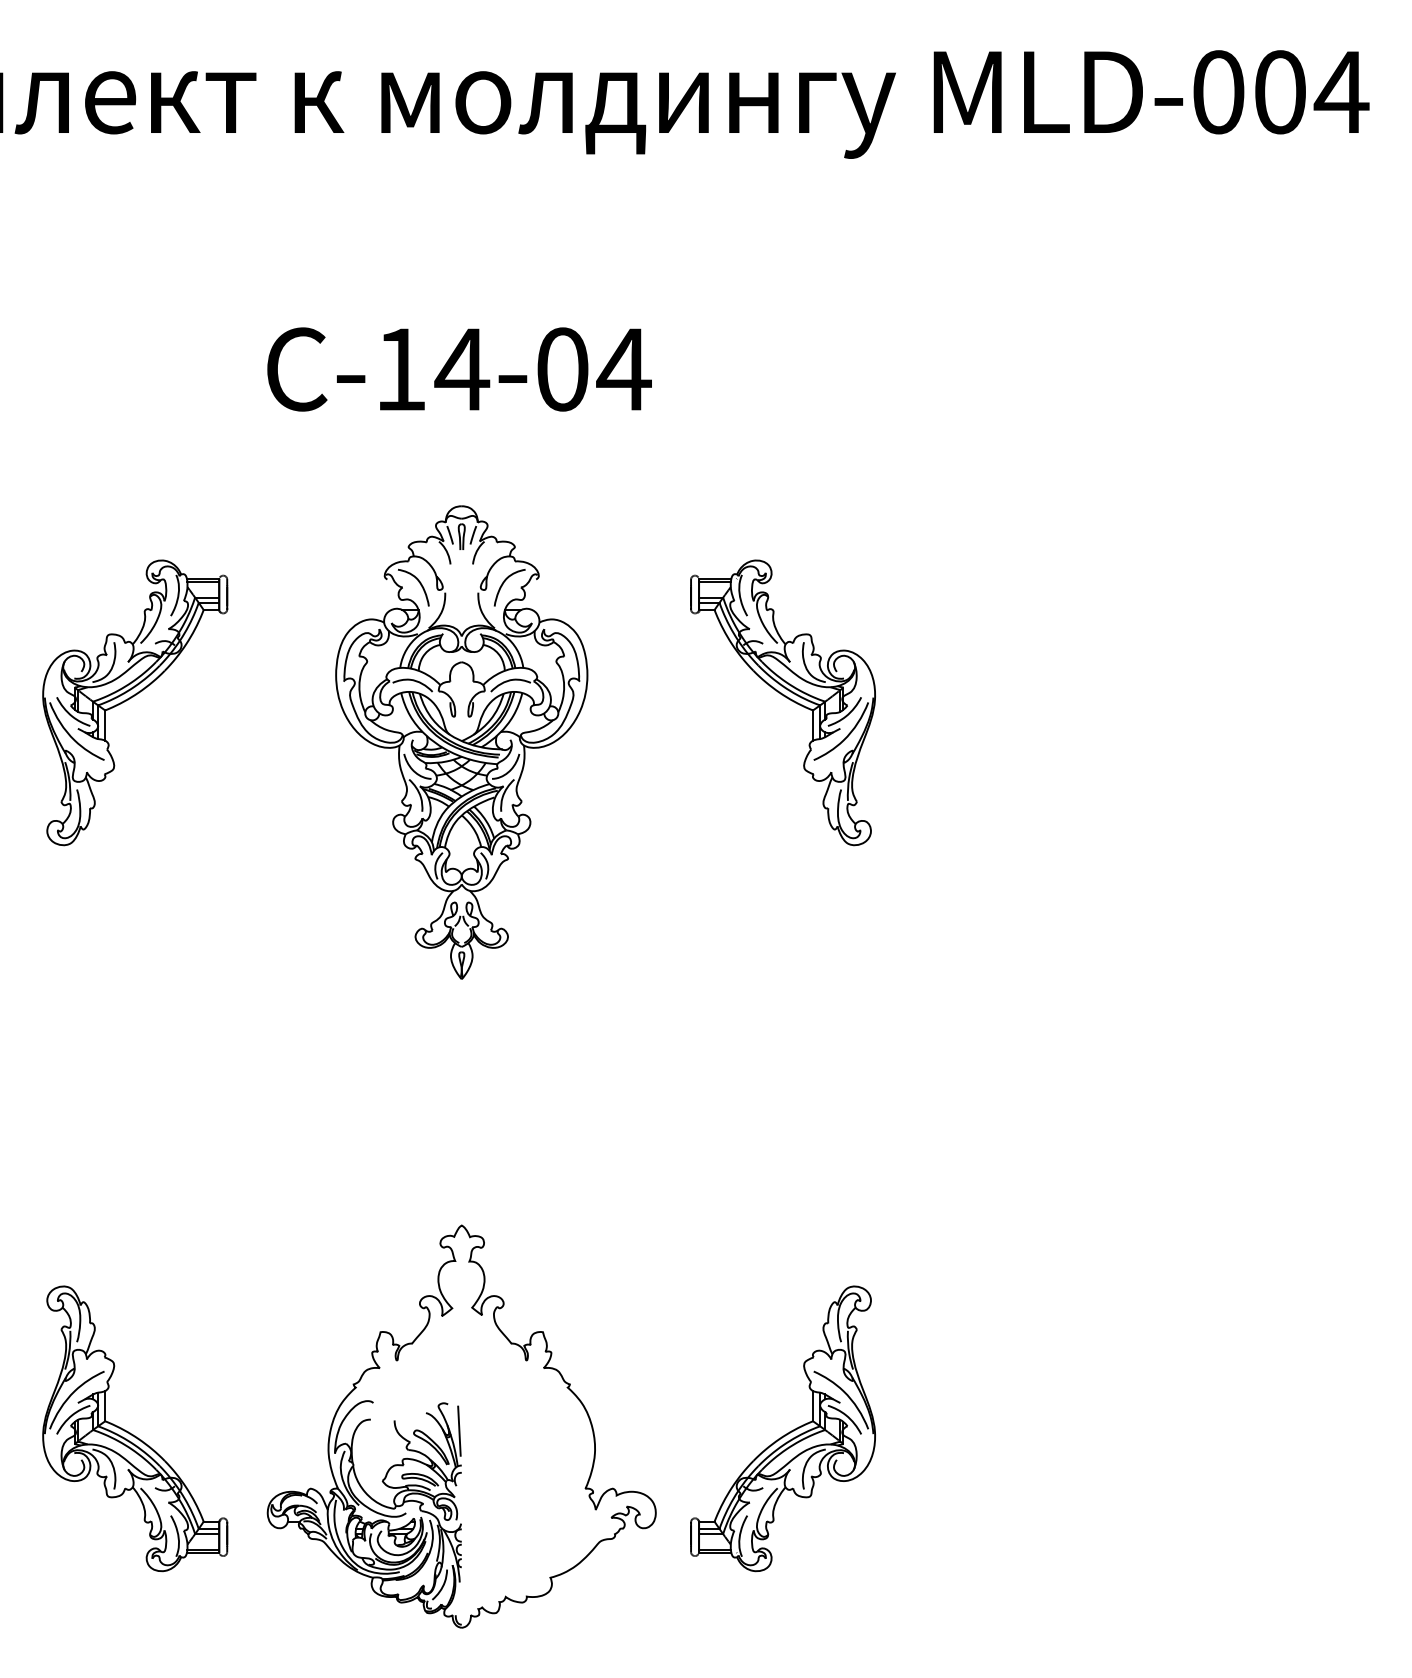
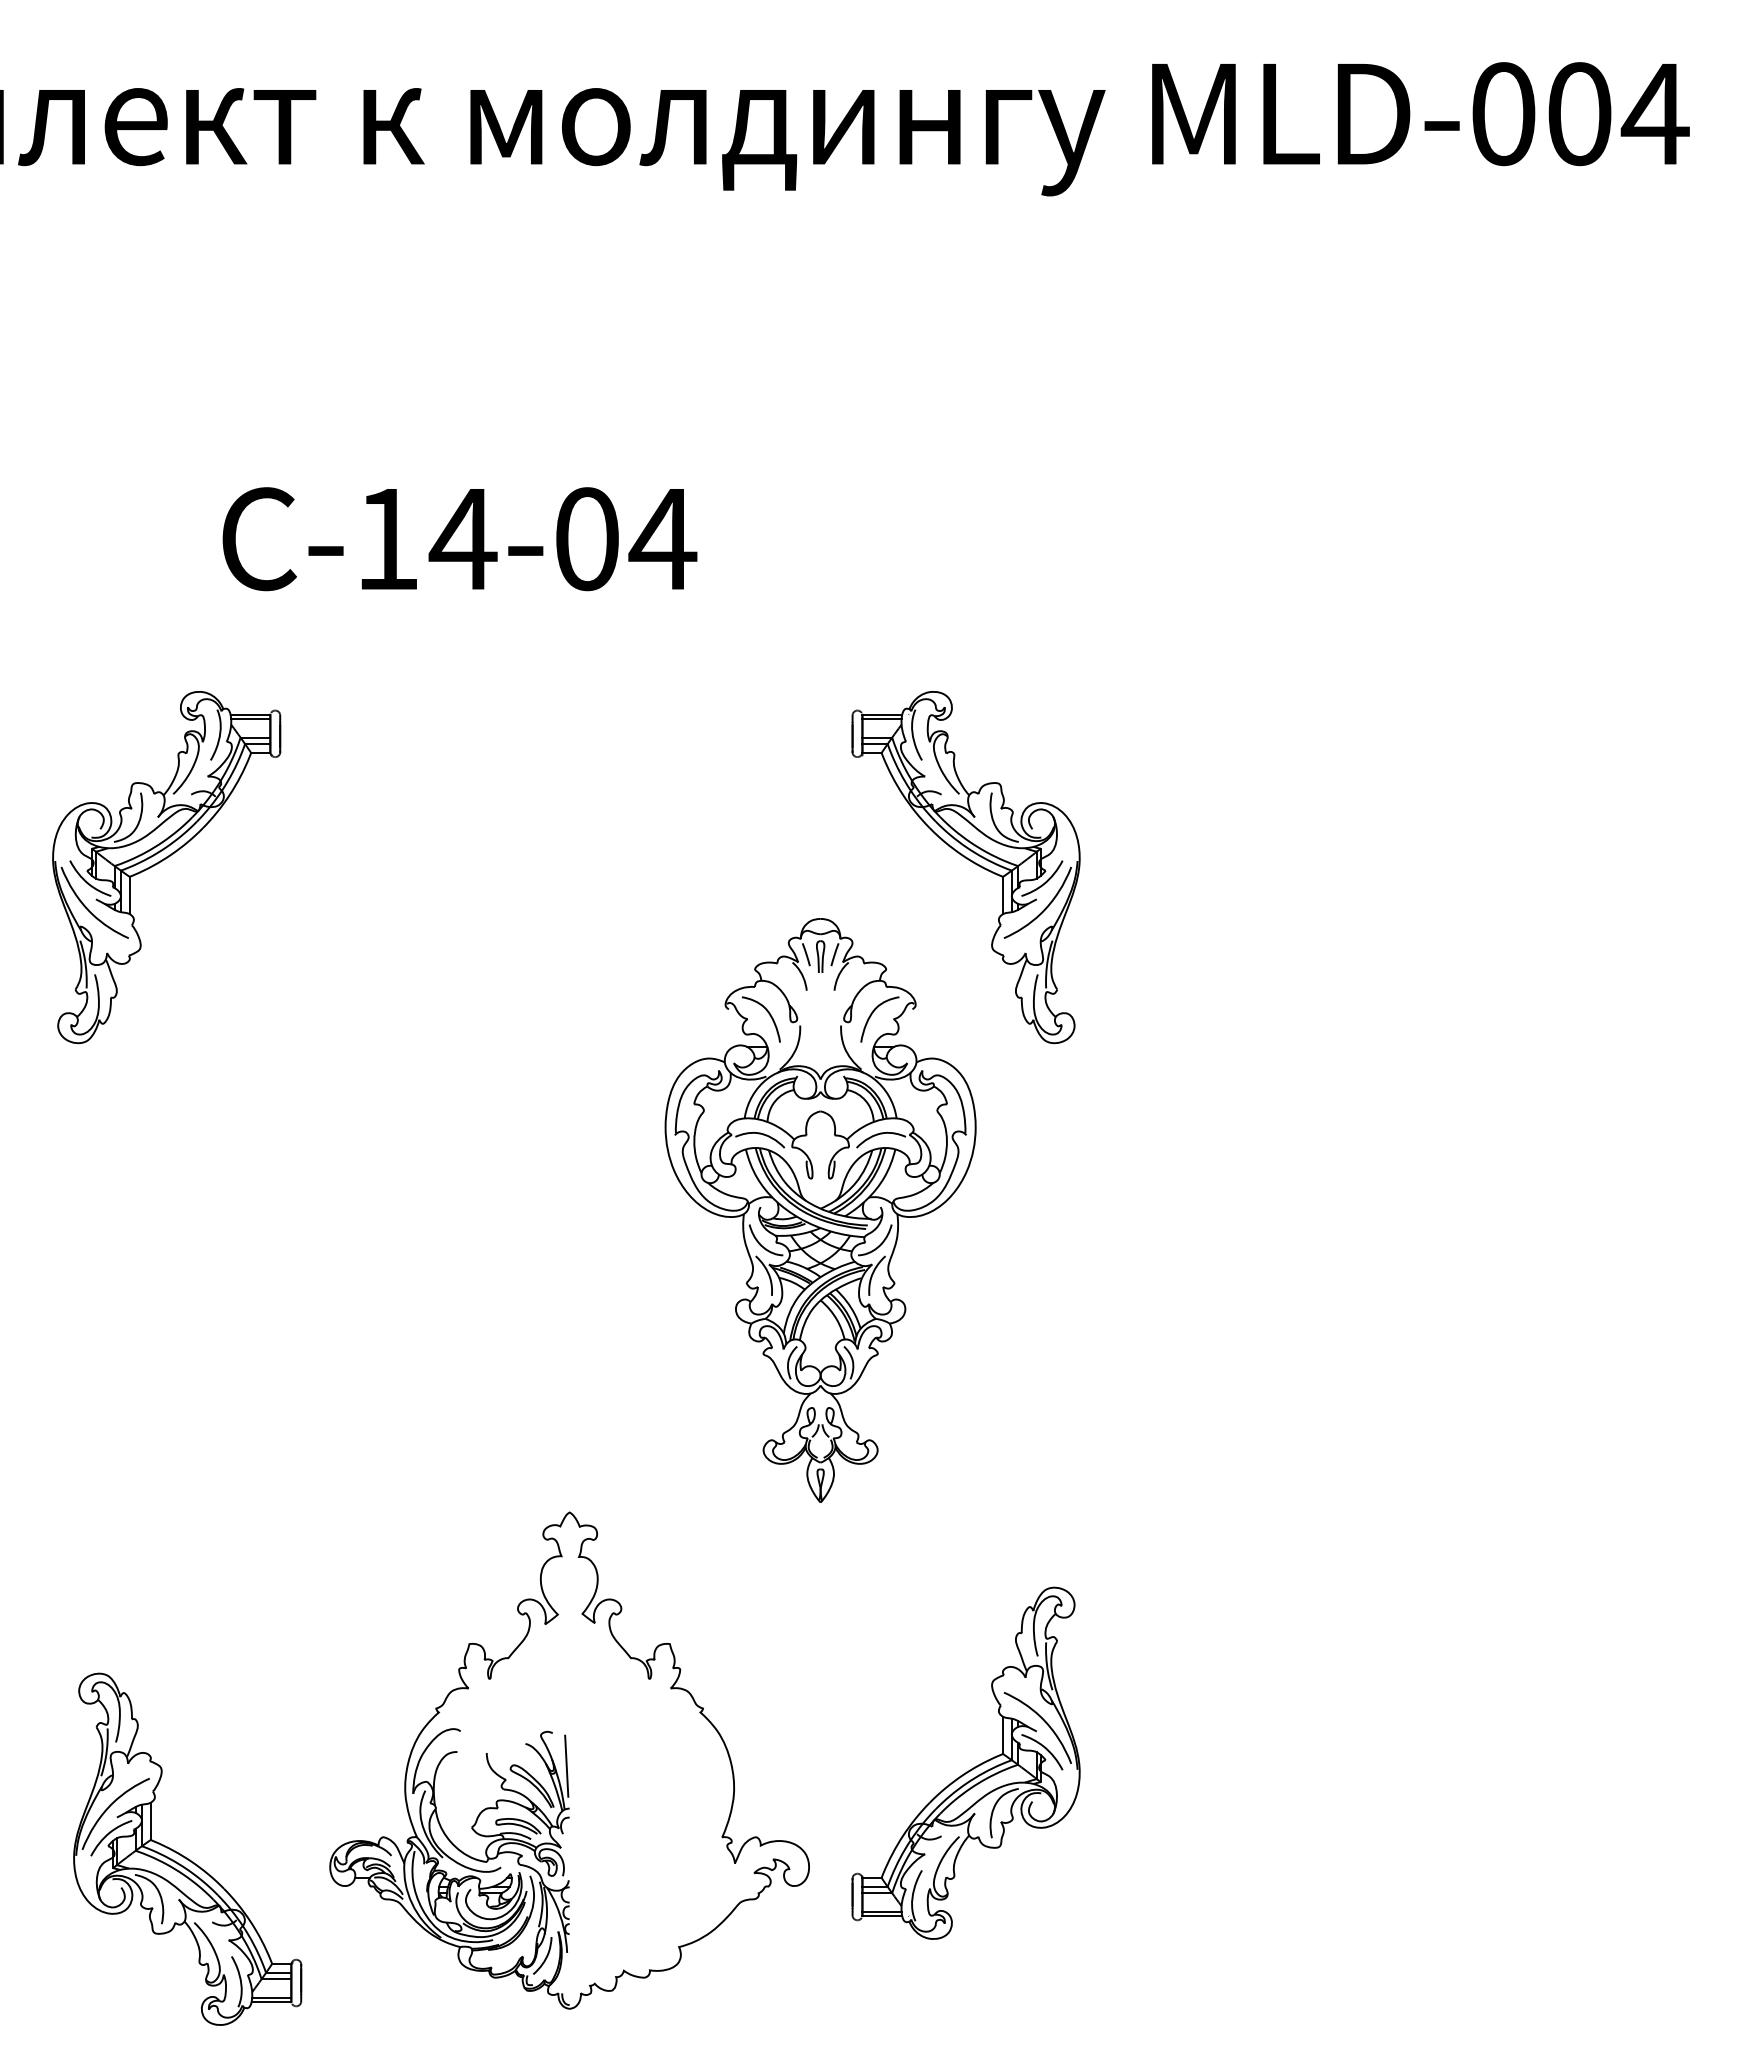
text: (459, 369) -> (459, 539), moved
part: (461, 742) -> (820, 1210), moved
part: (131, 1433) -> (182, 1854), moved

